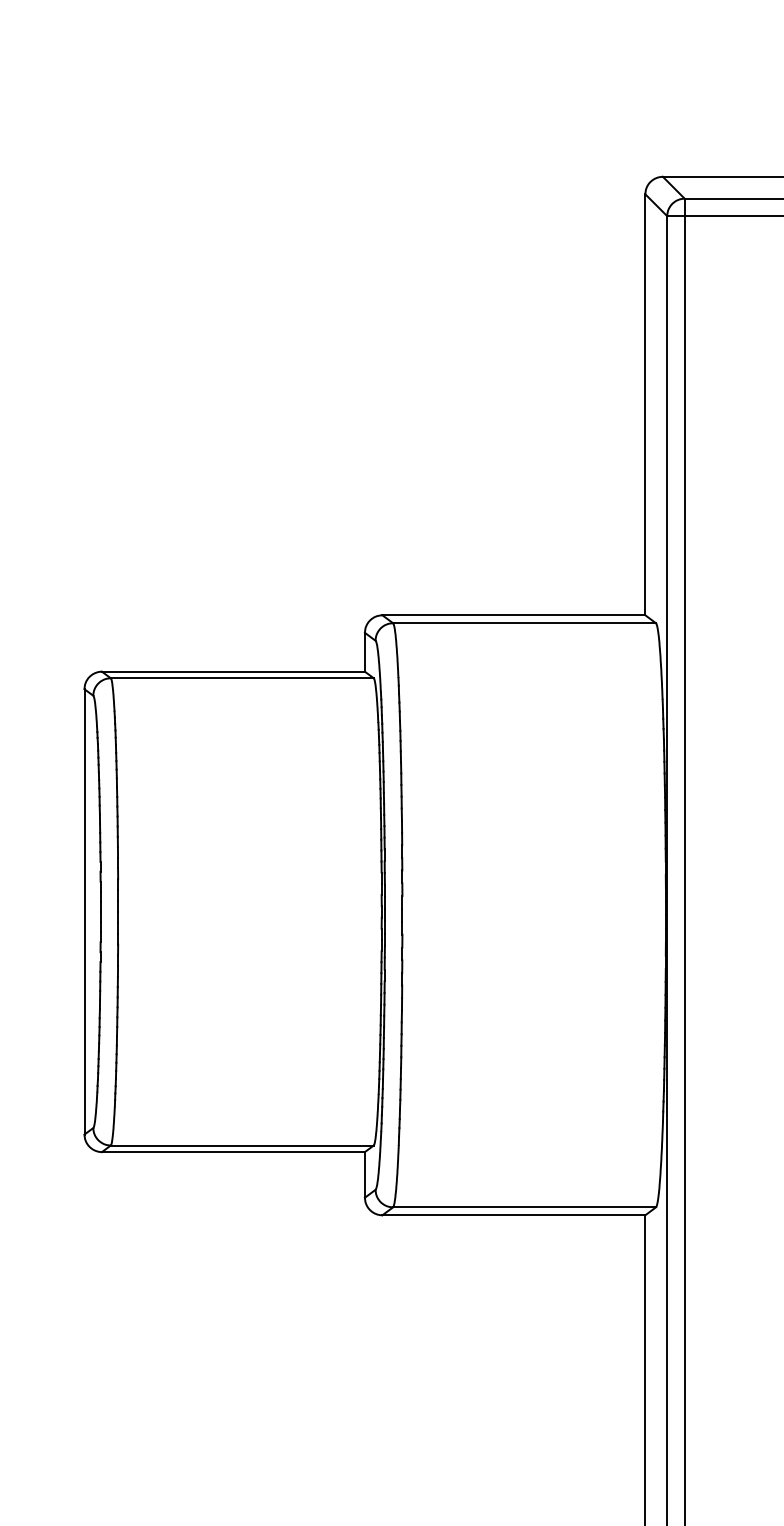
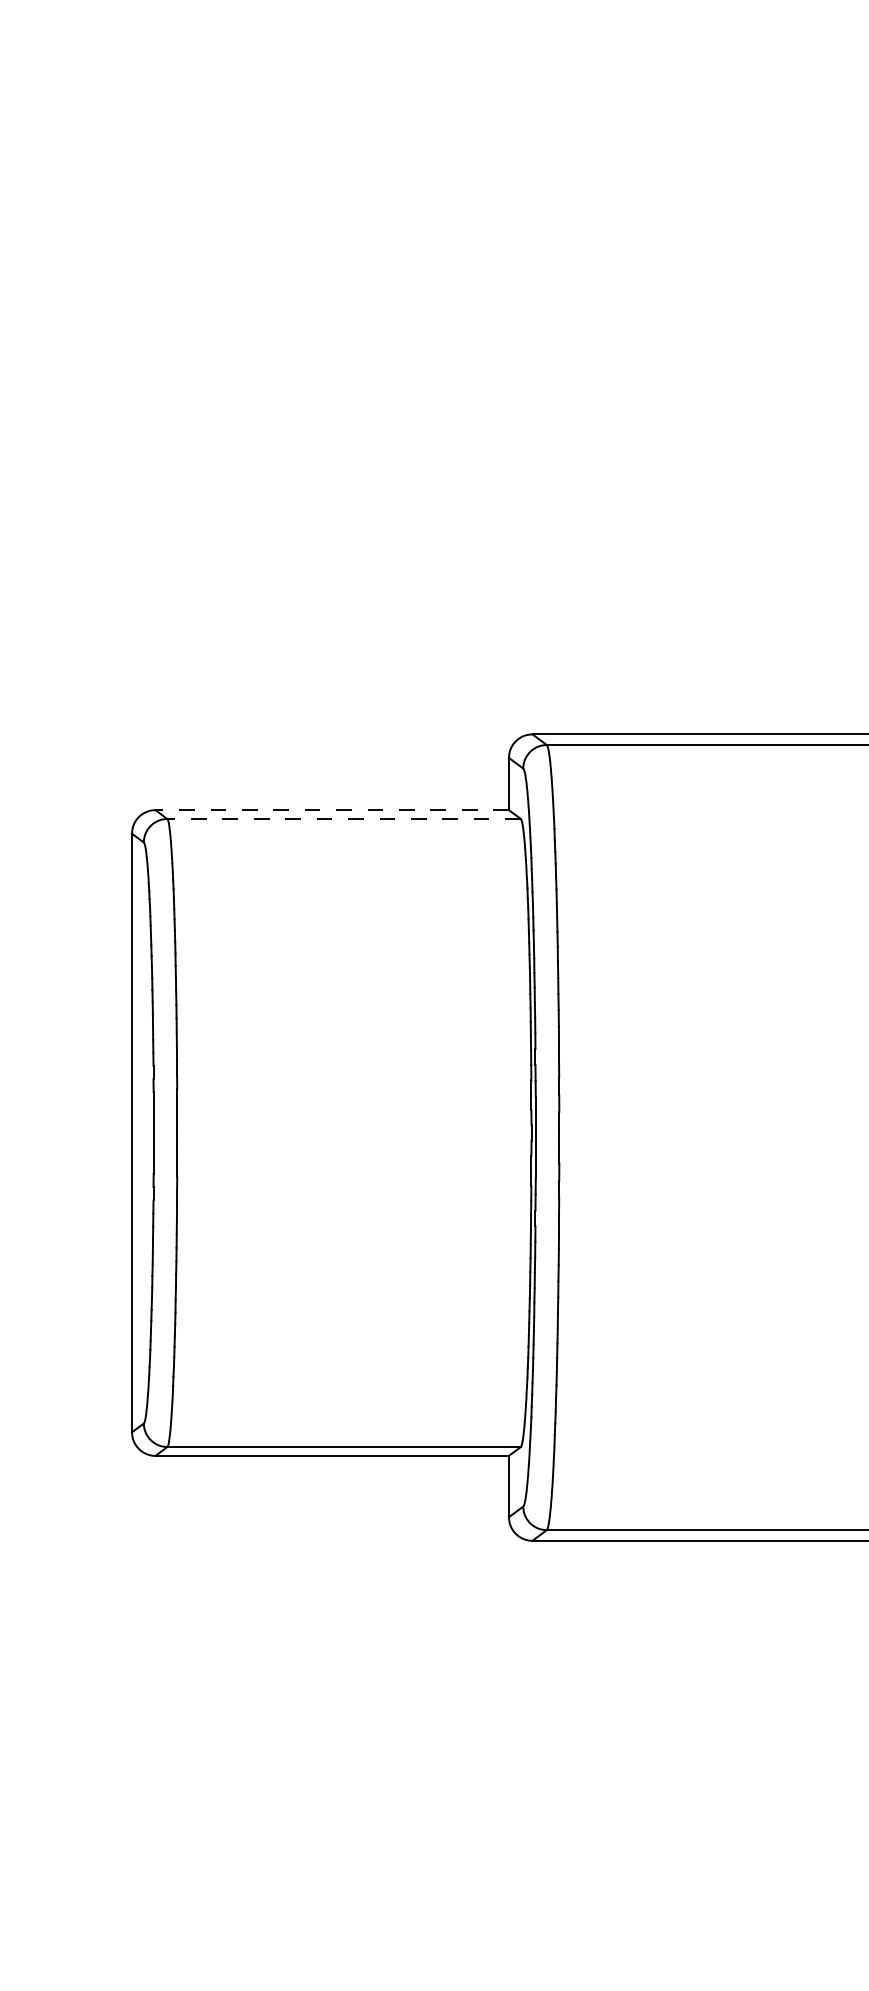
line: (232, 671) -> (330, 809), solid -> dashed
line: (242, 678) -> (344, 819), solid -> dashed

